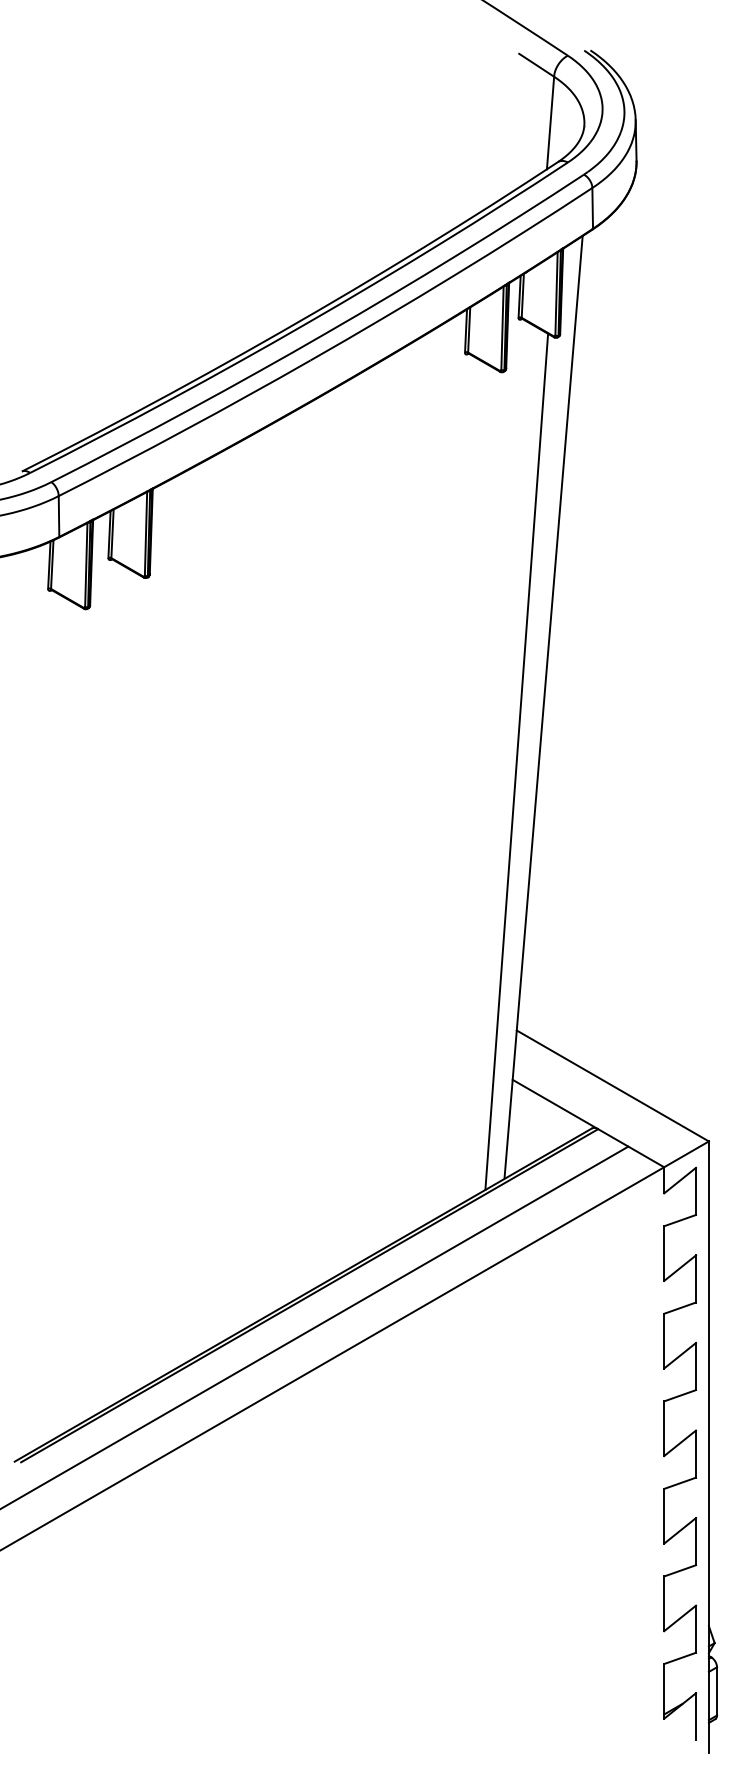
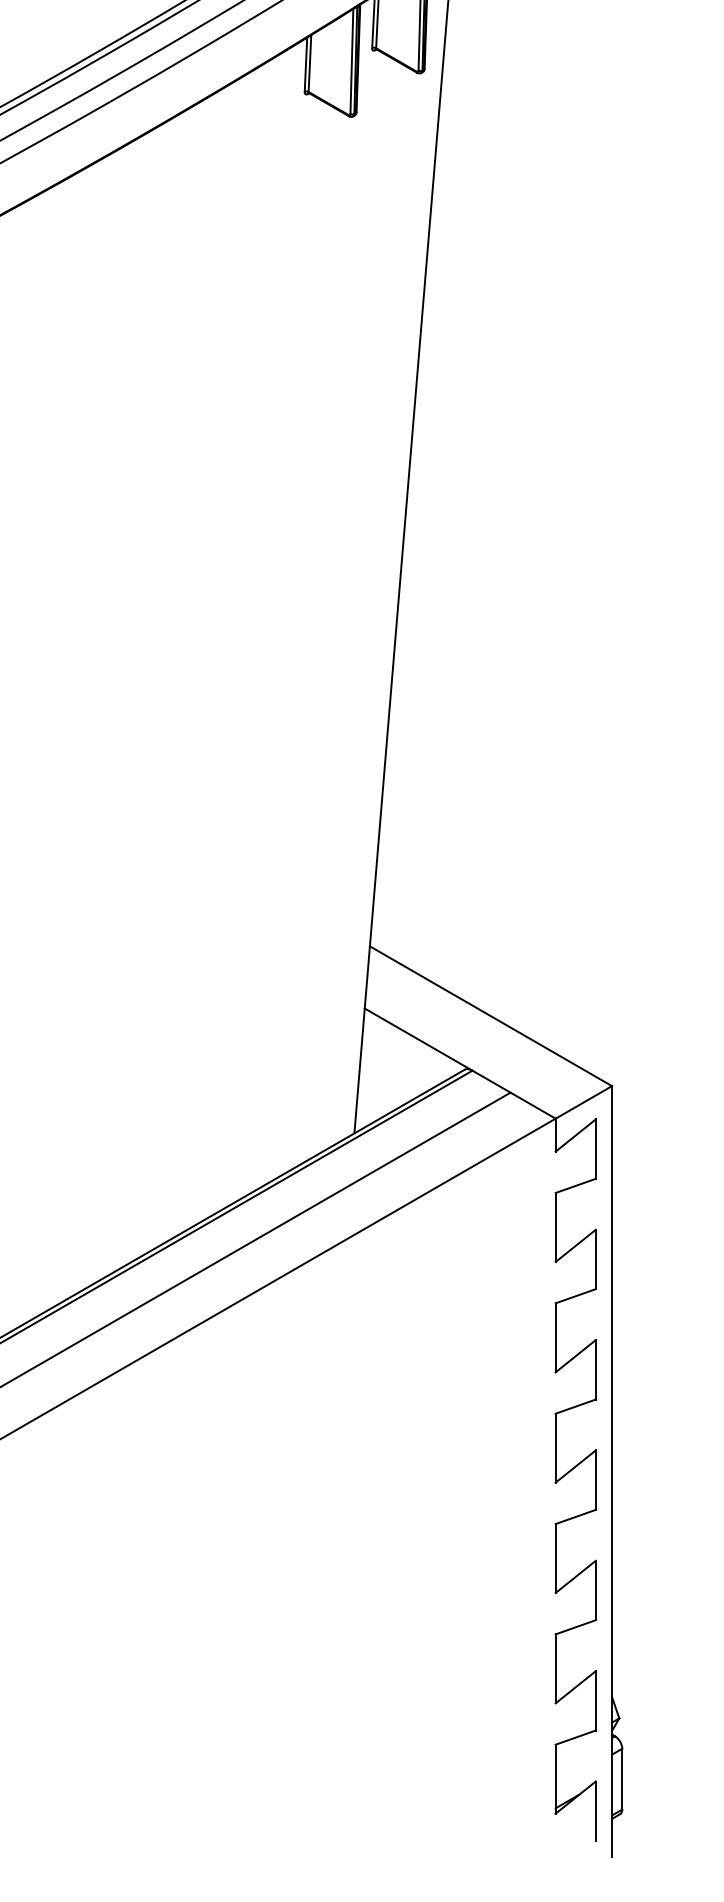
line: (516, 761) -> (369, 607), removed

